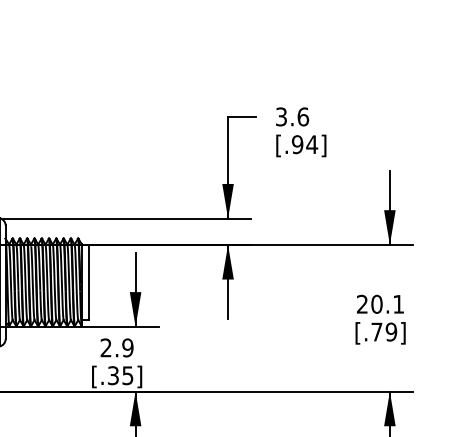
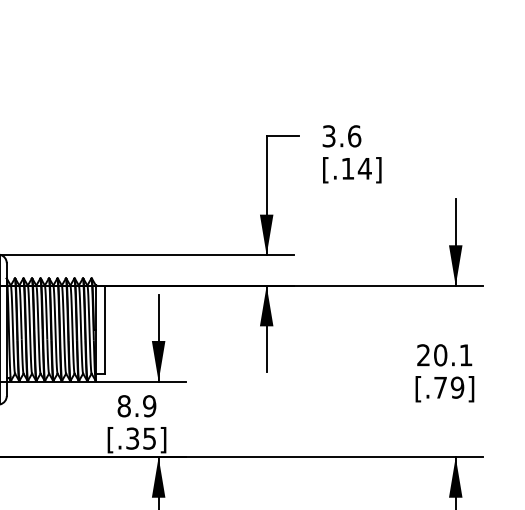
text: (297, 144) -> (347, 168), [.94] -> [.14]
text: (105, 348) -> (123, 406), 2.9 -> 8.9

